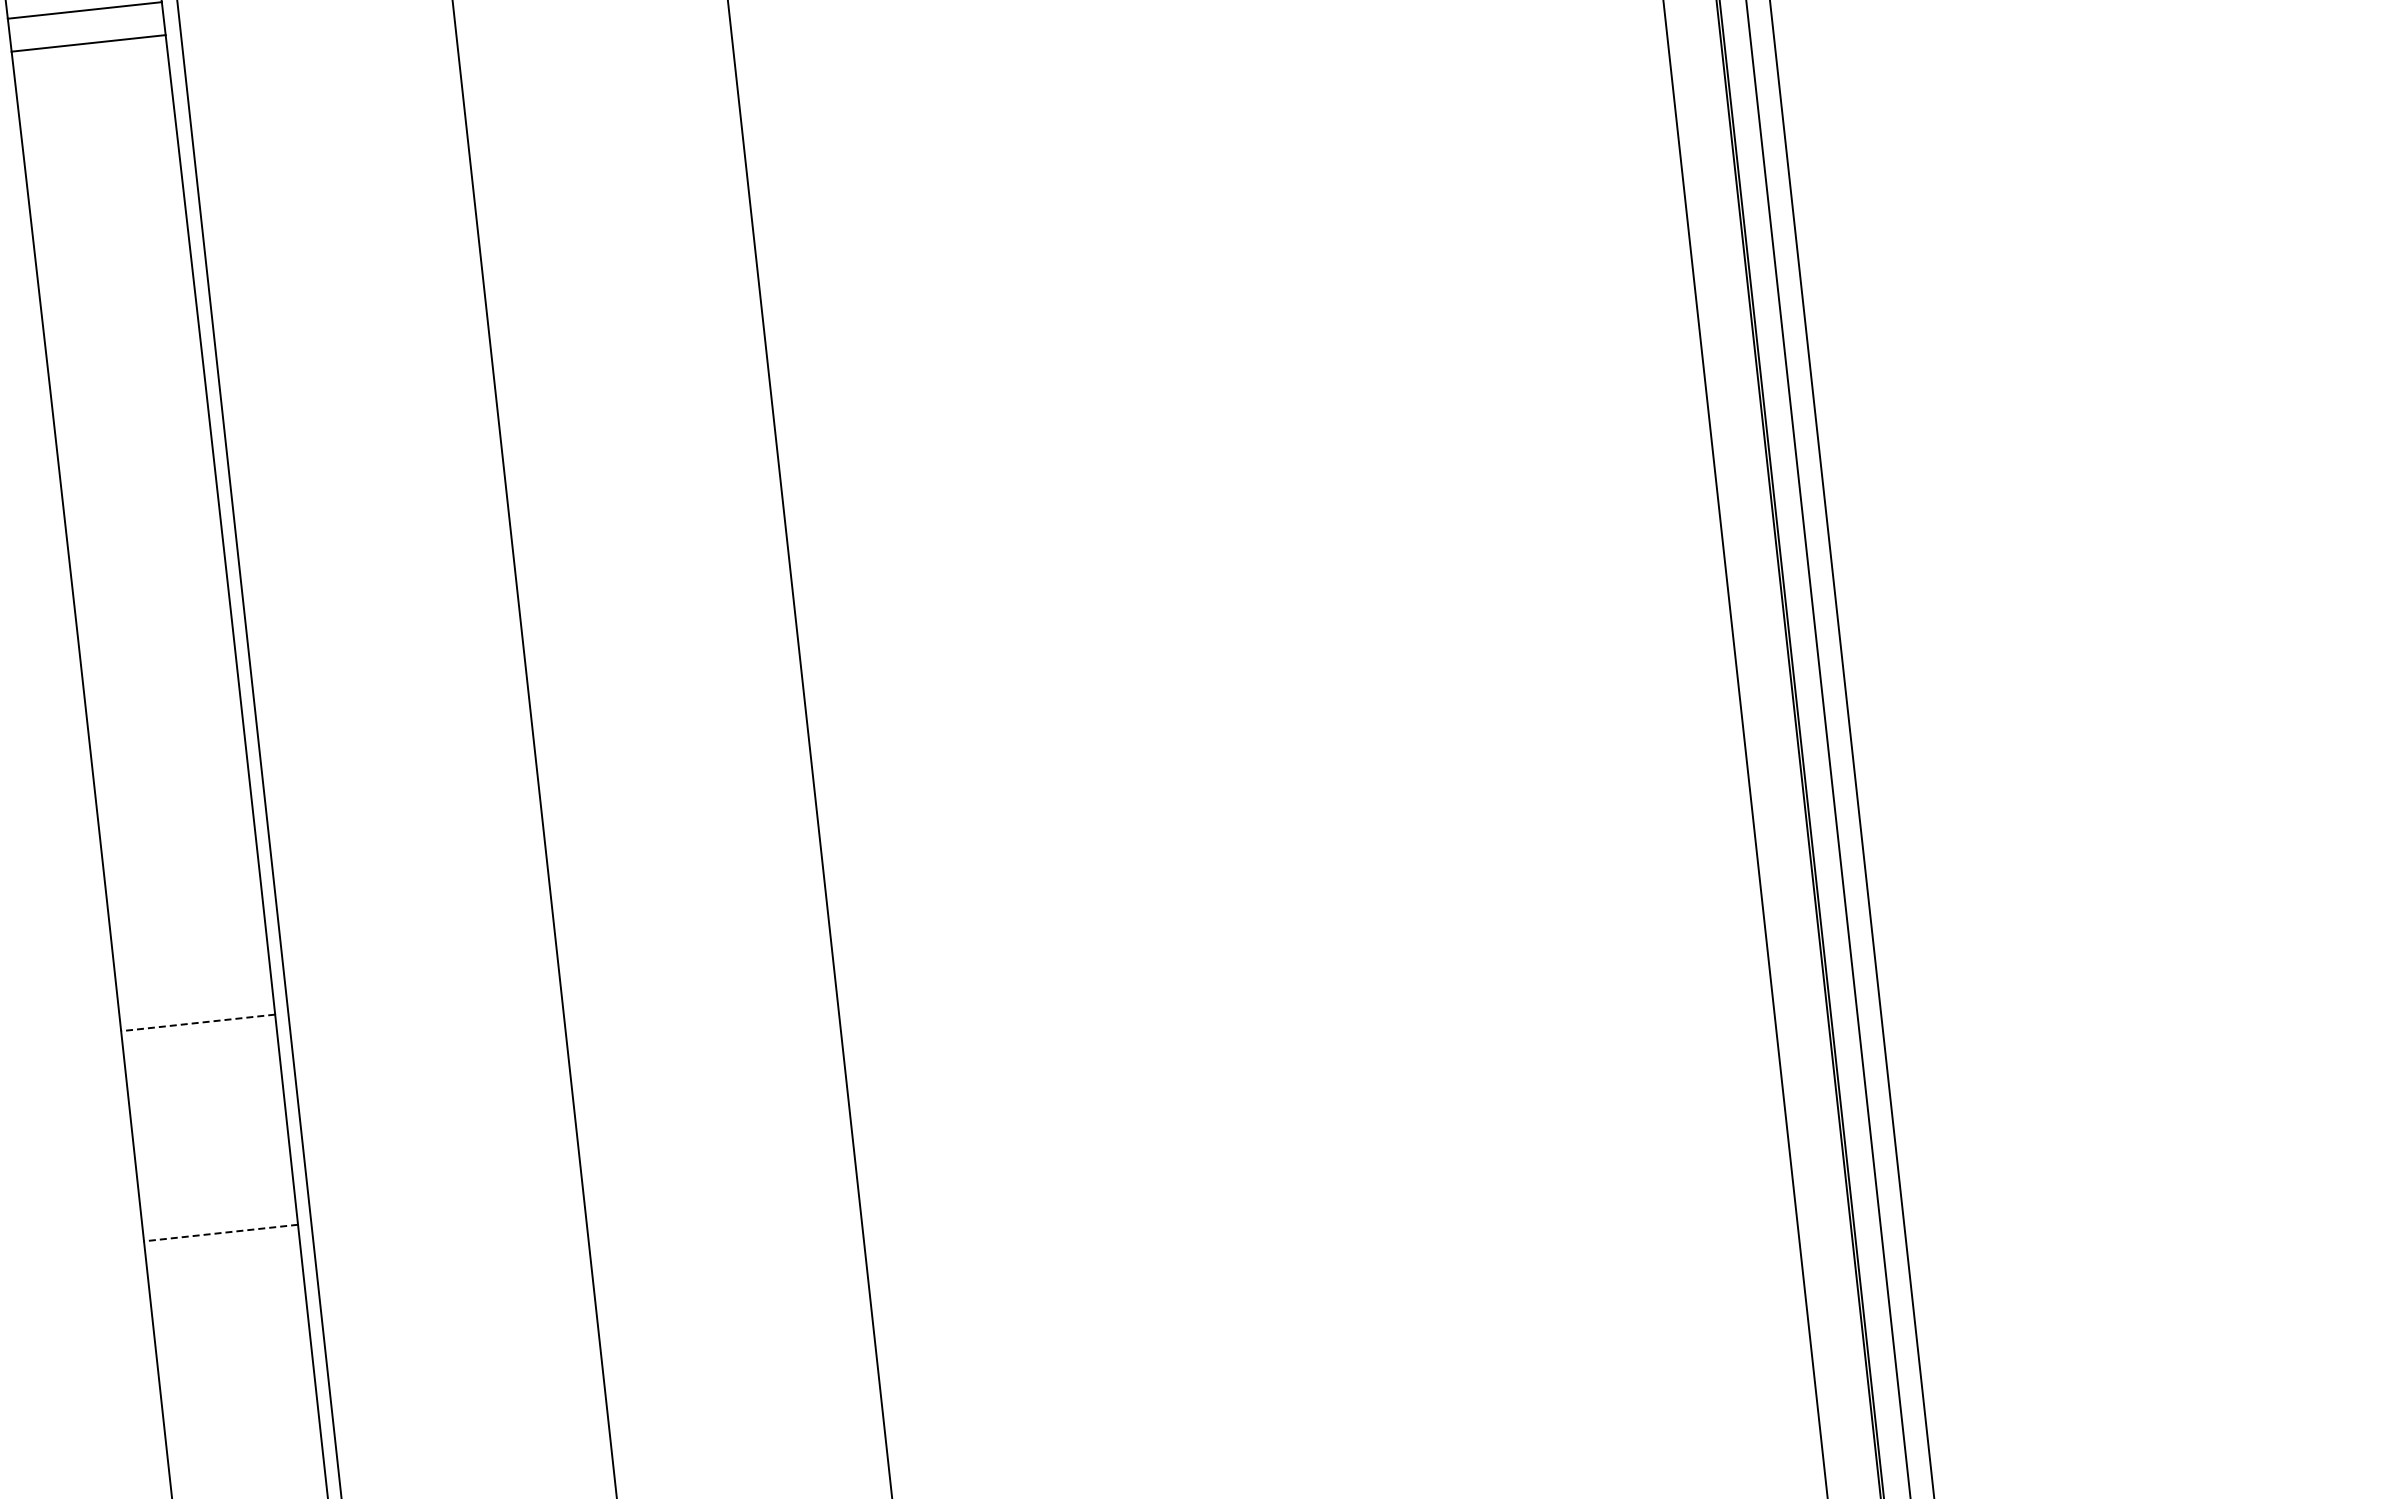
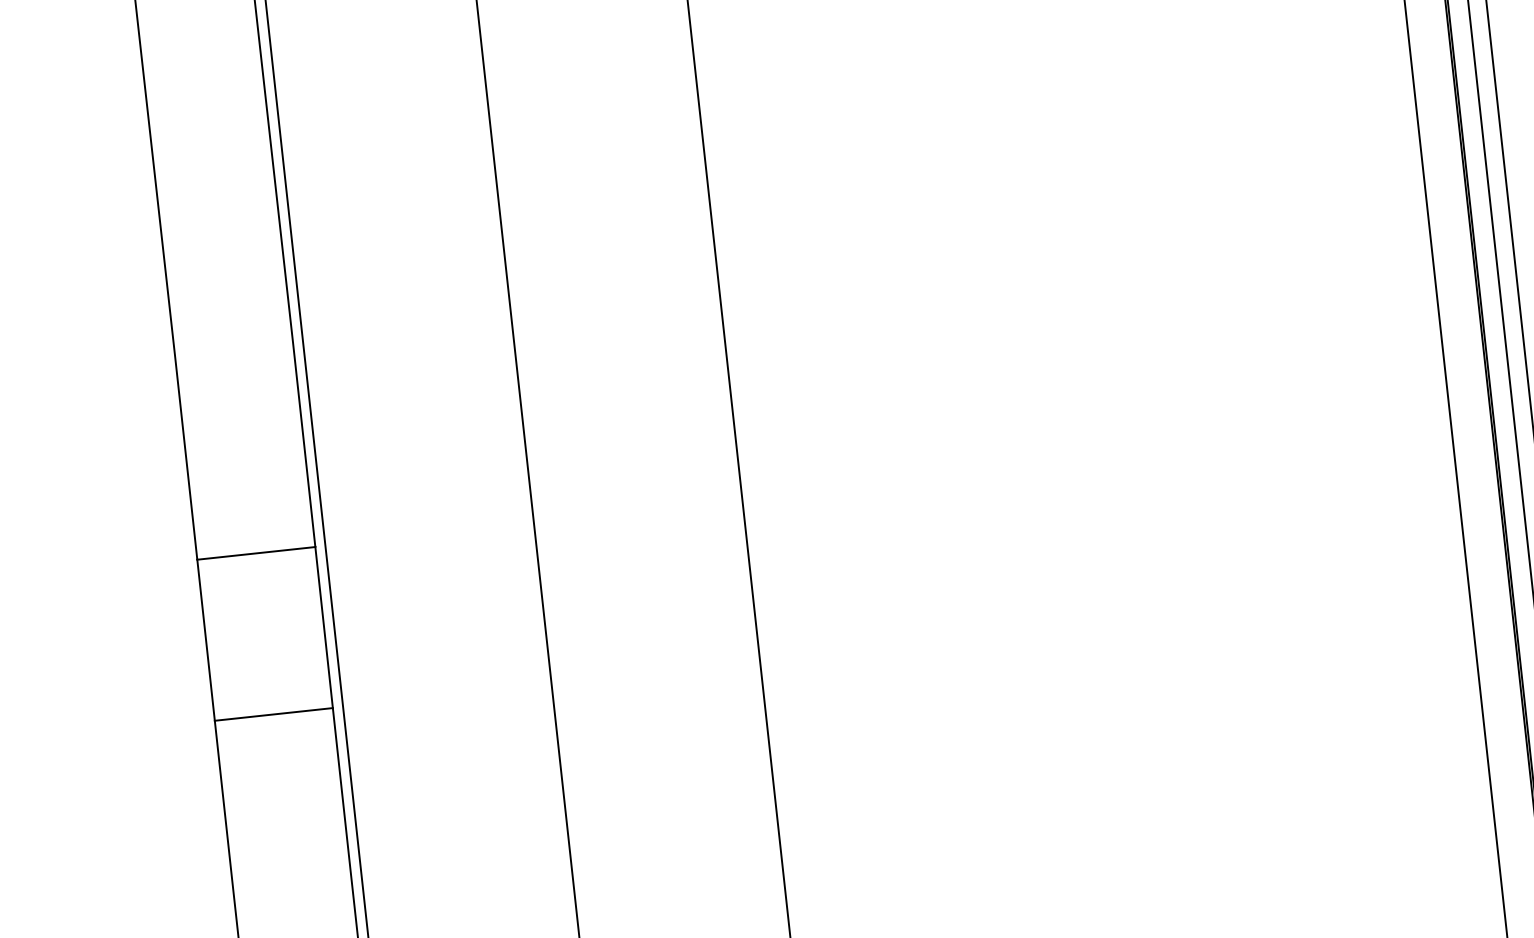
line: (197, 1022) -> (255, 553), dashed -> solid
line: (220, 1233) -> (273, 714), dashed -> solid

